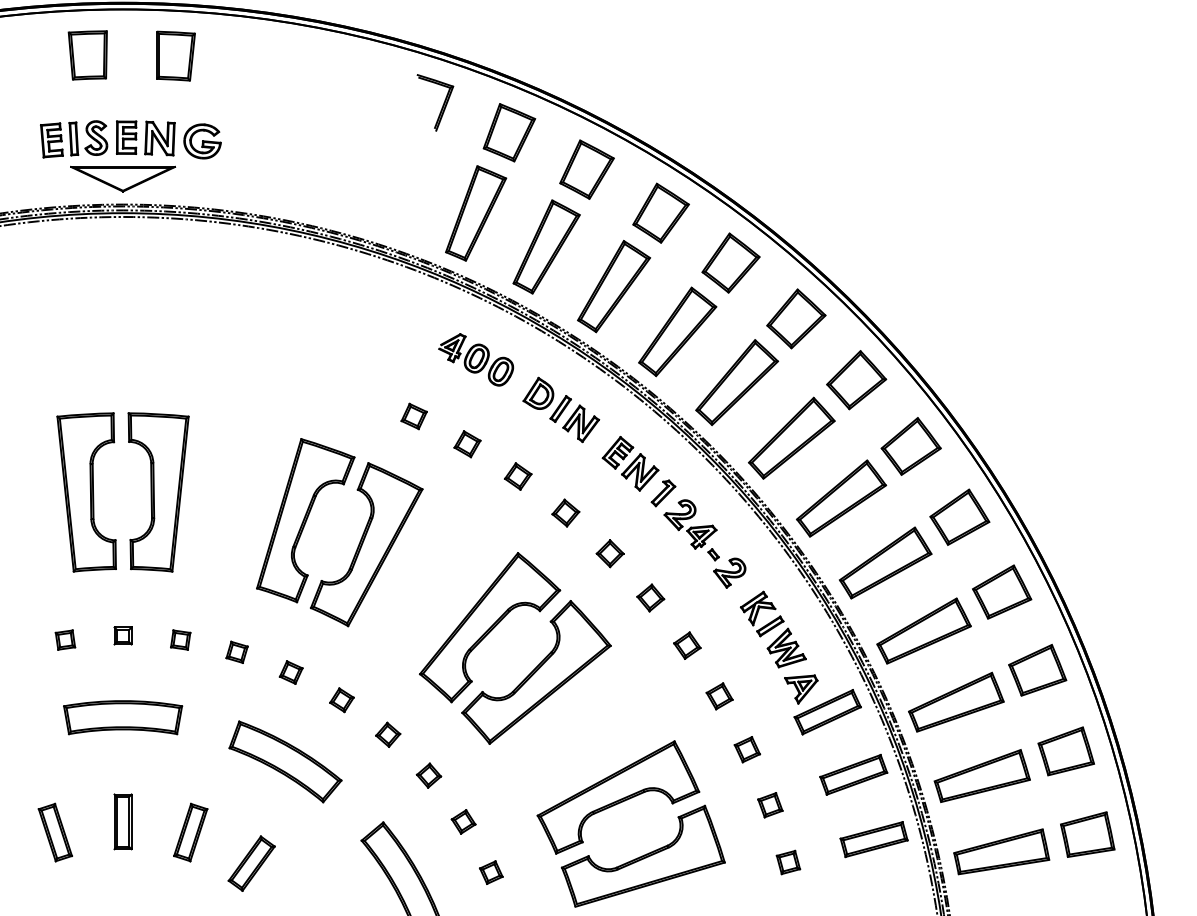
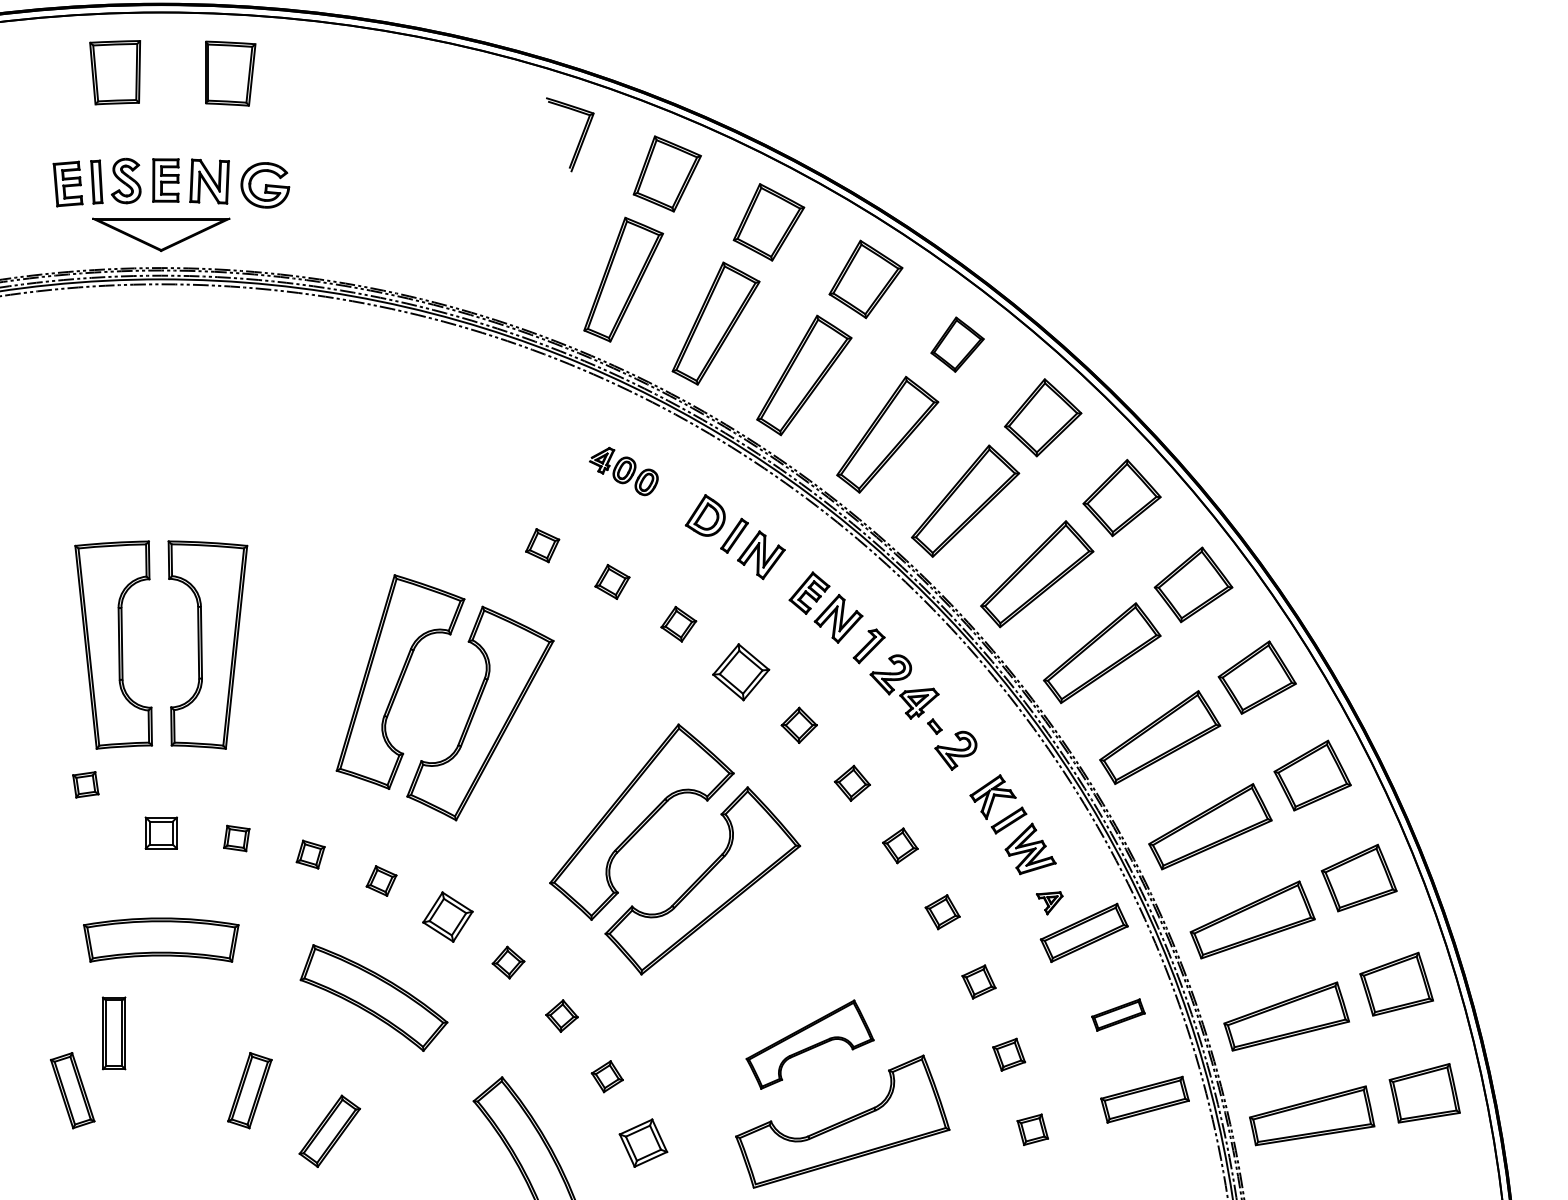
part: (730, 262) -> (956, 343), size x0.7
part: (476, 359) -> (624, 470), size x0.7
part: (565, 512) -> (740, 671), size x1.6
part: (122, 635) -> (160, 832), size x1.4
part: (65, 639) -> (85, 784), moved
part: (801, 689) -> (1049, 903), size x0.6
part: (341, 700) -> (447, 917), size x1.6
part: (853, 774) -> (1117, 1014), size x0.6
part: (618, 797) -> (810, 1044), size x0.6
part: (122, 821) -> (113, 1032), moved
part: (491, 872) -> (643, 1142), size x1.6

